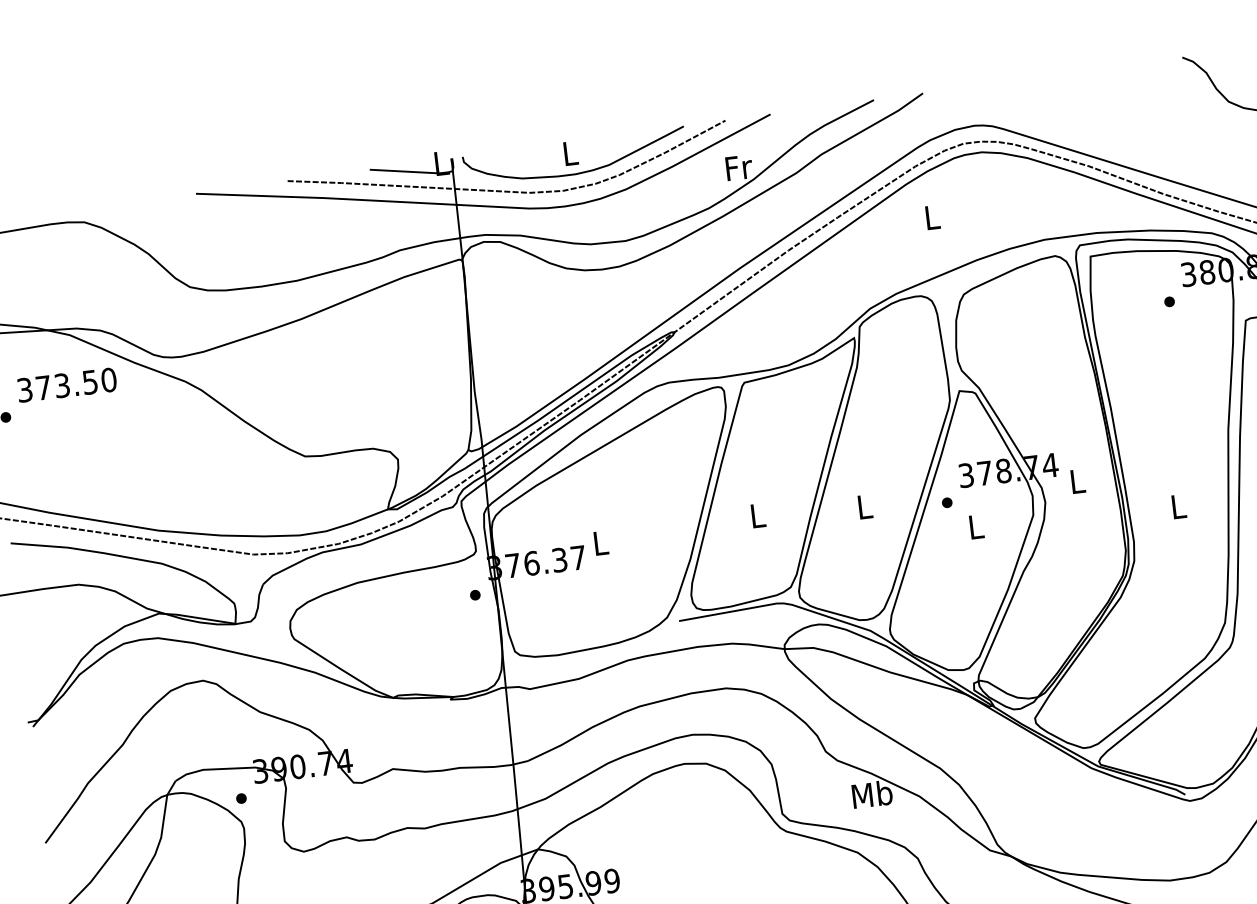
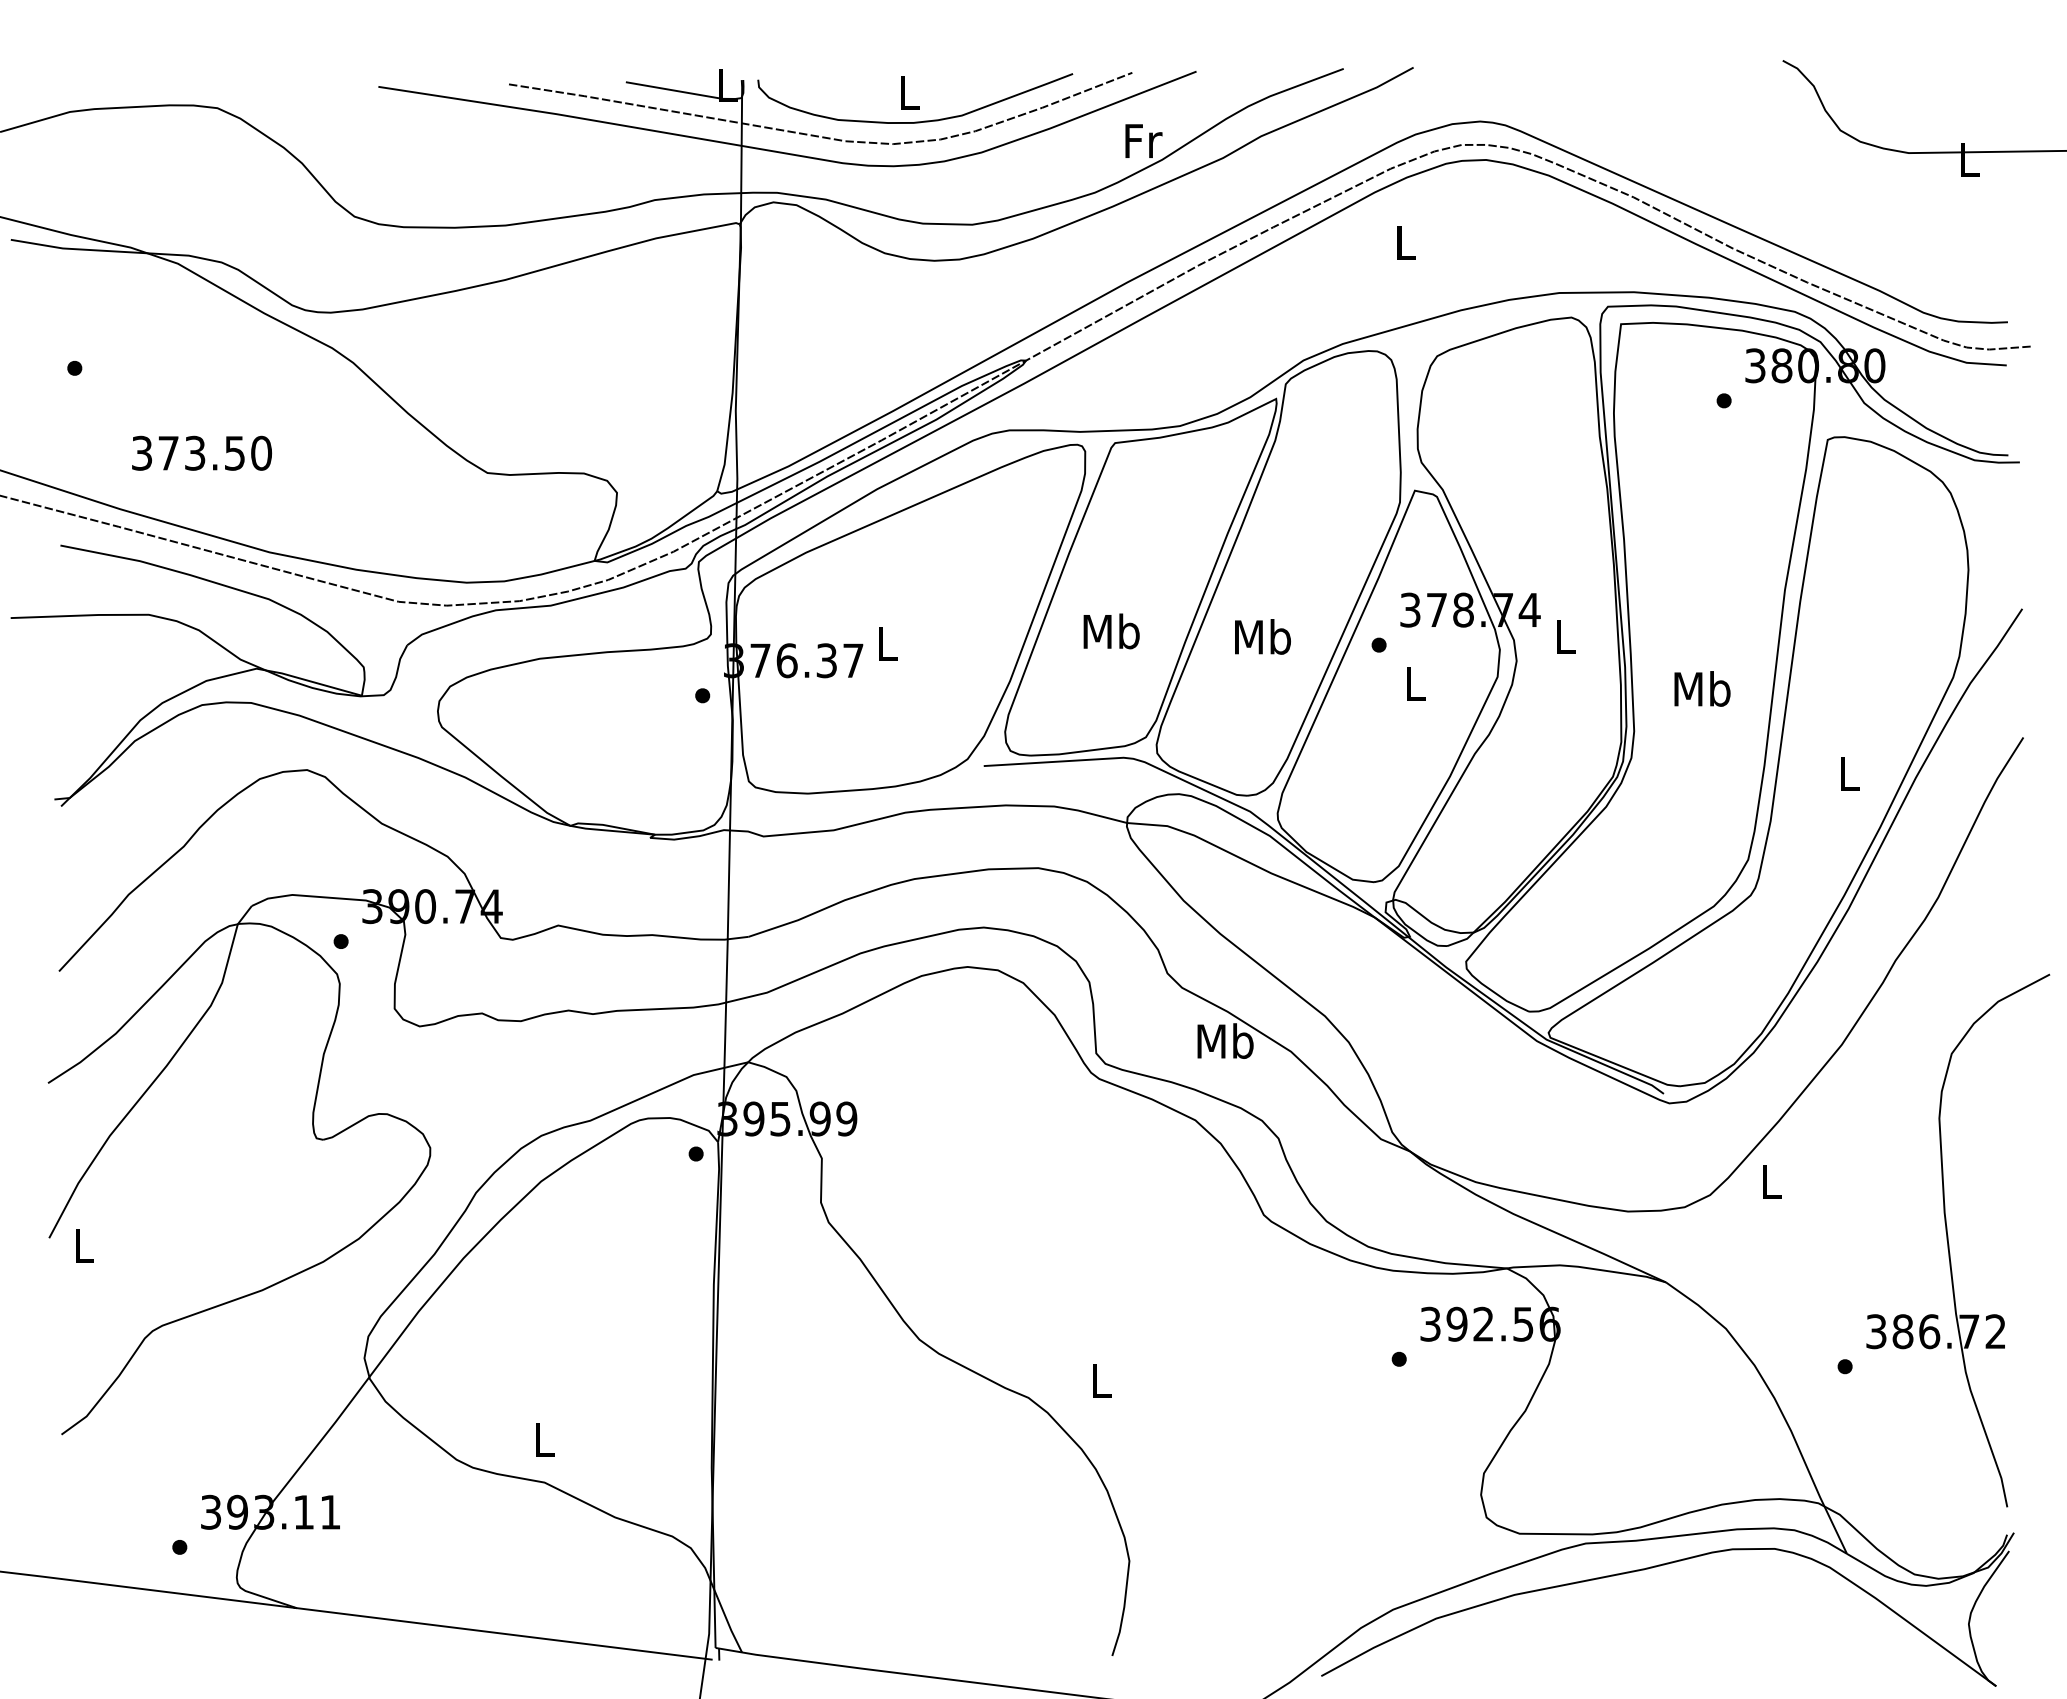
text: (66, 384) -> (201, 452), moved
text: (864, 506) -> (1262, 636), L -> Mb
text: (1178, 506) -> (1702, 688), L -> Mb
text: (757, 515) -> (1111, 631), L -> Mb

